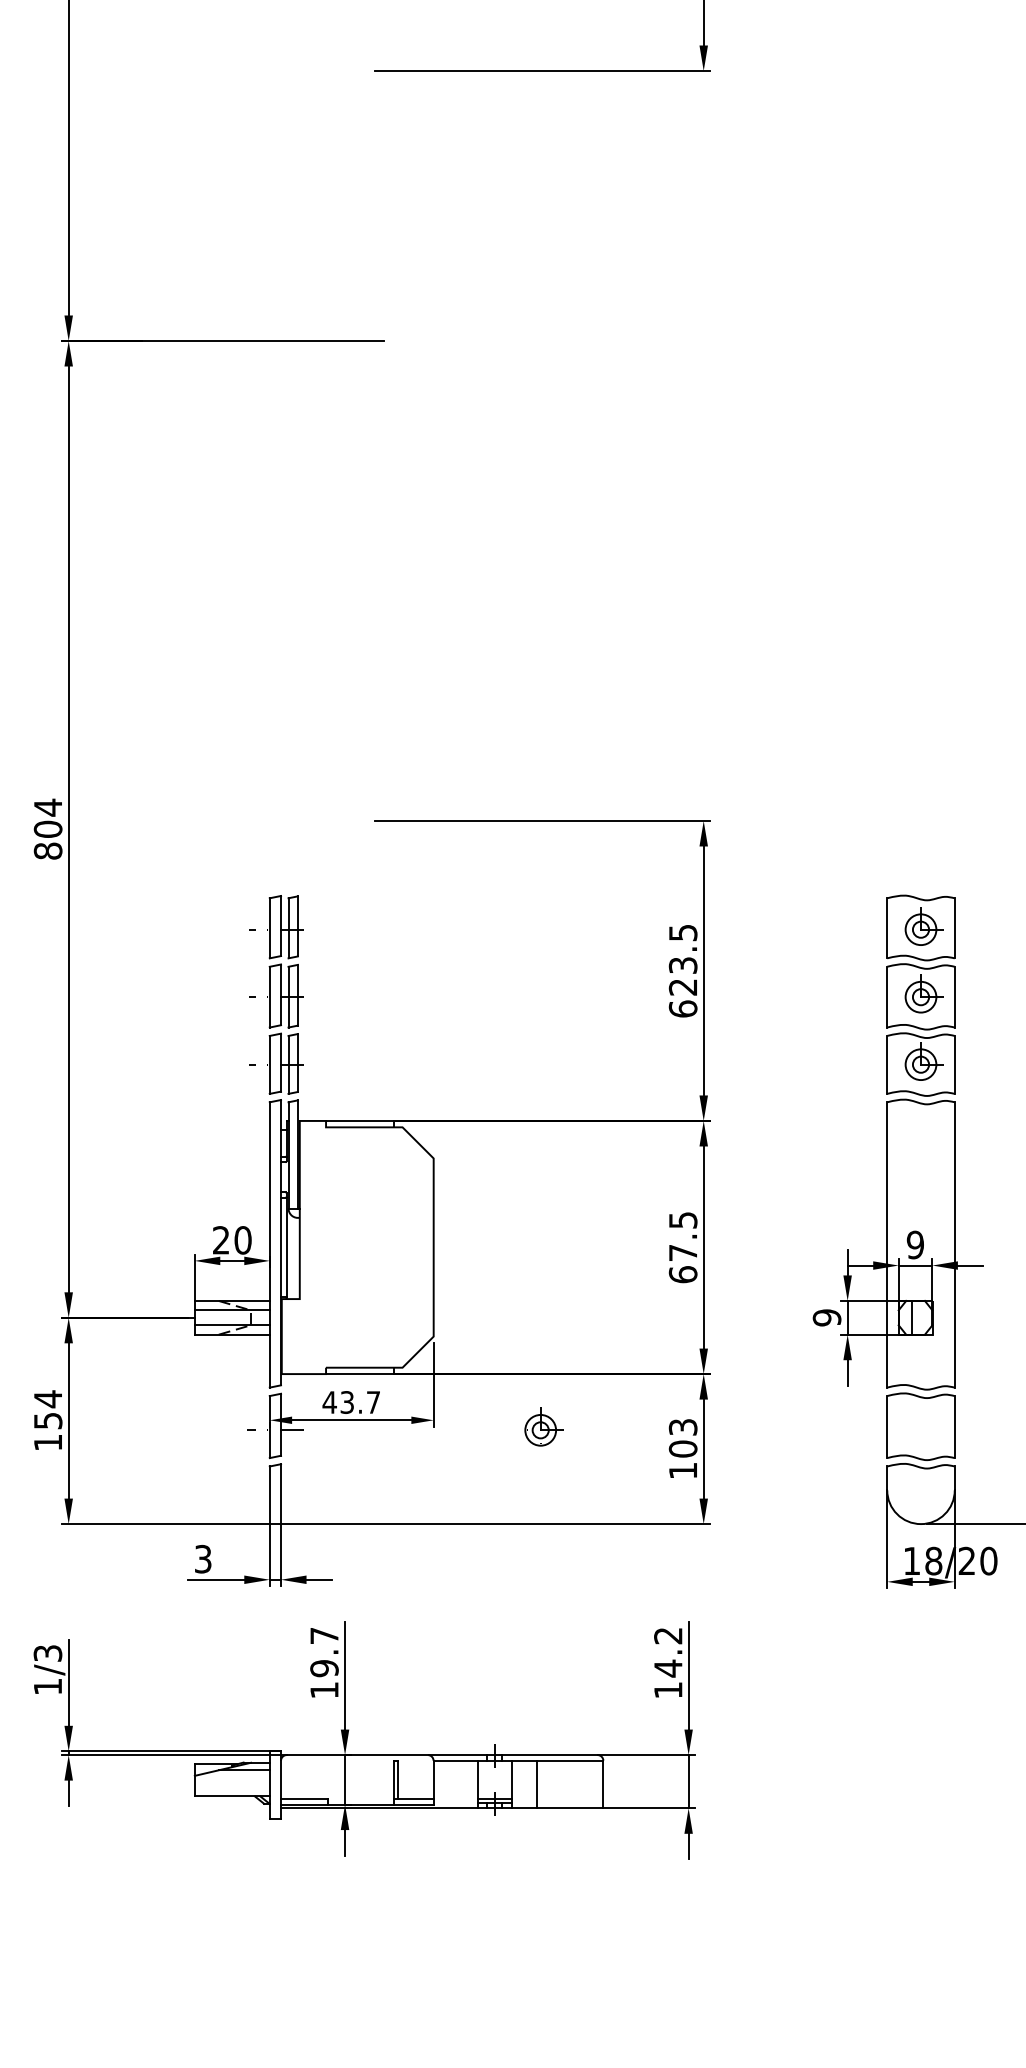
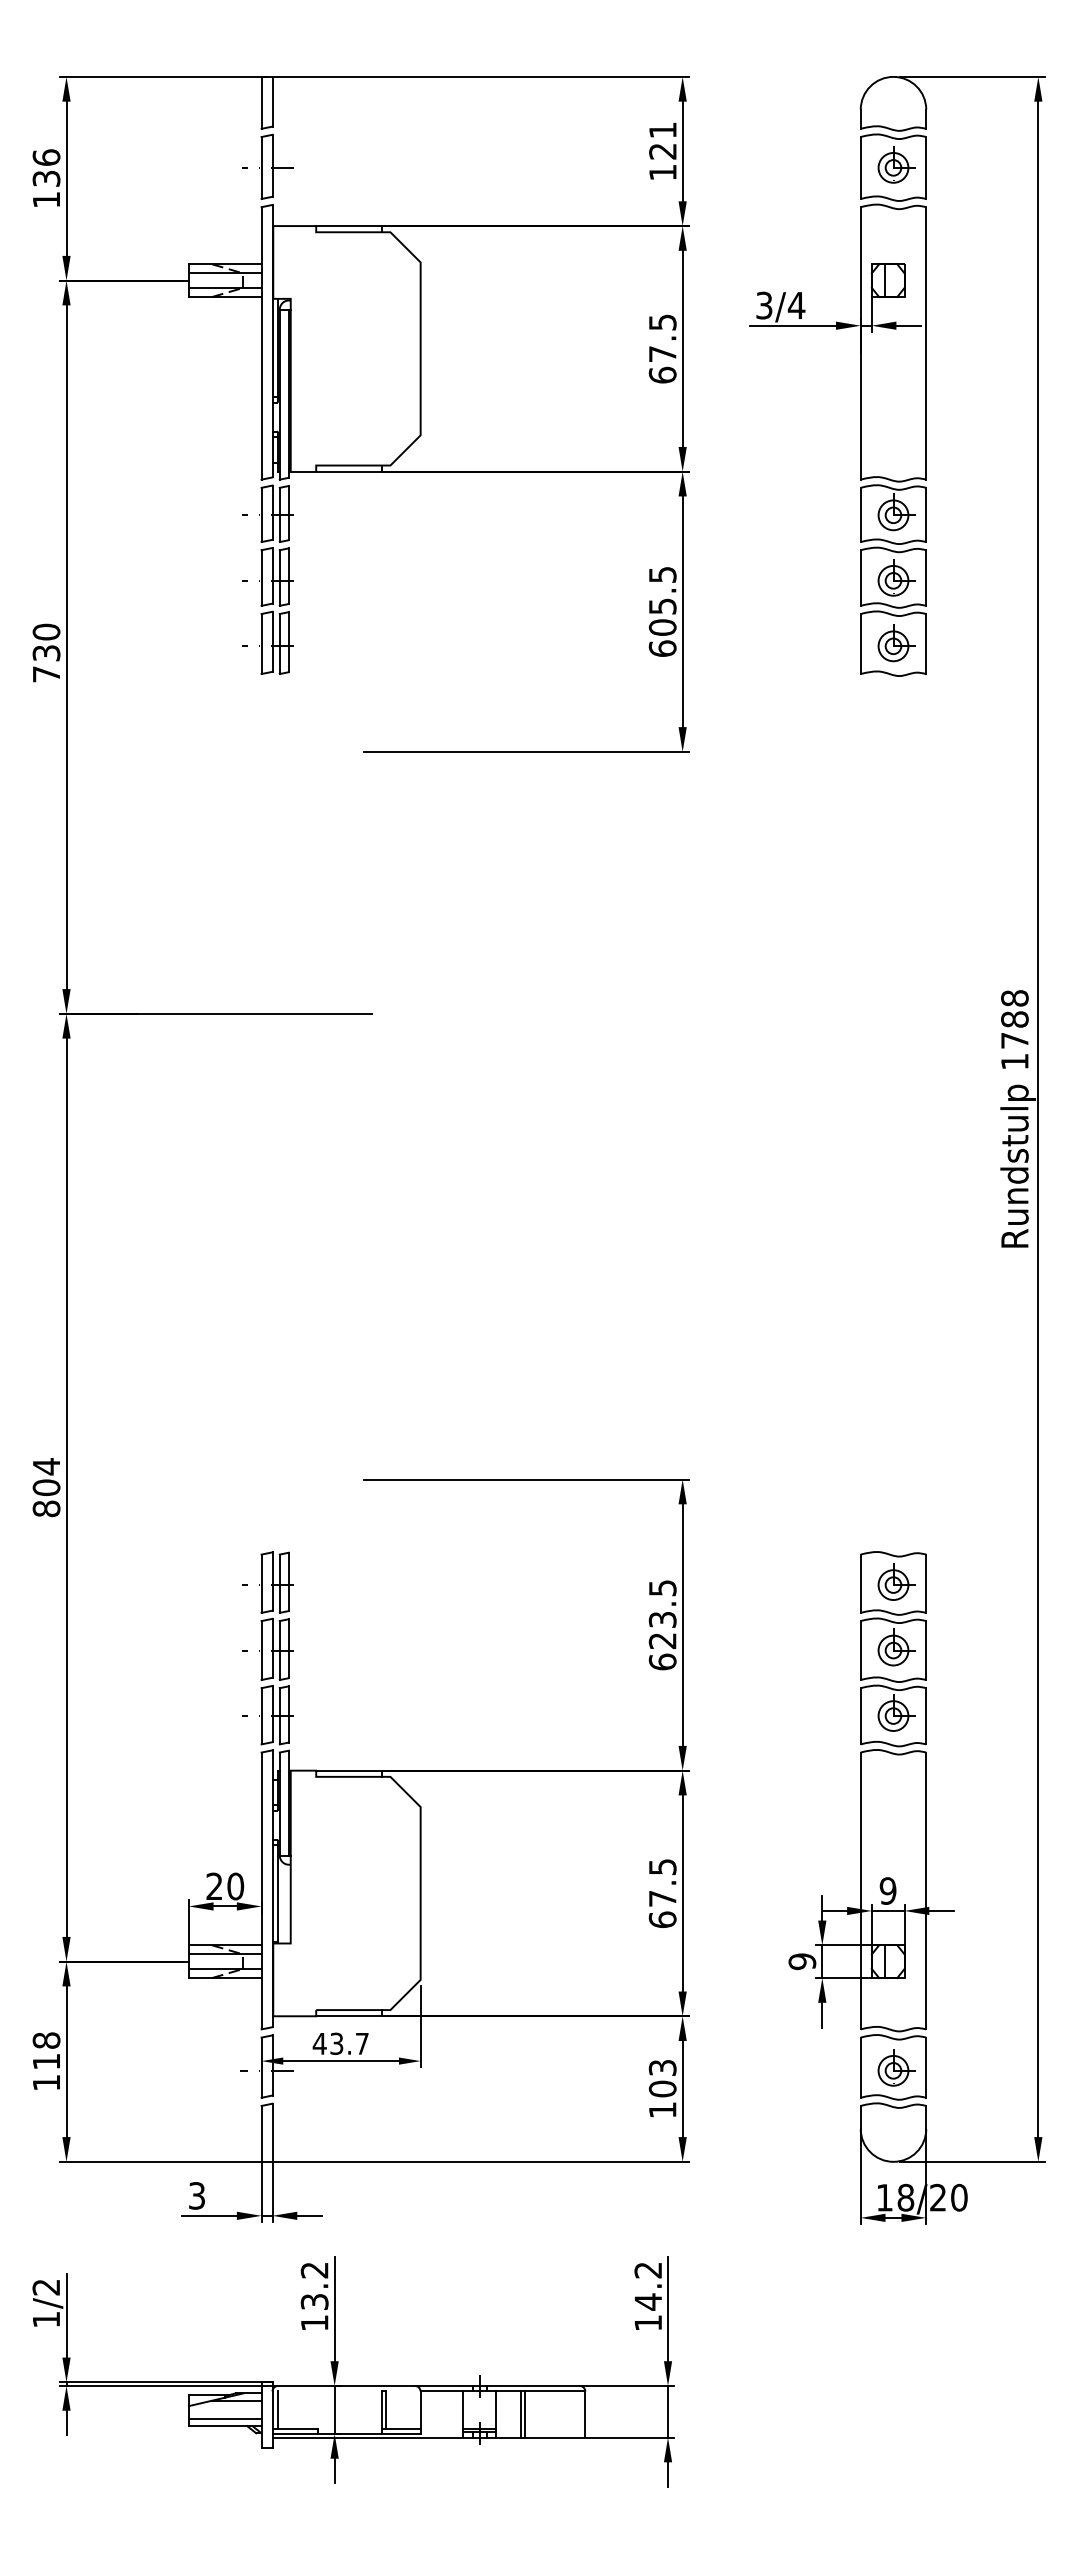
text: (48, 1409) -> (46, 2050), 154 -> 118
part: (543, 1426) -> (896, 2067), moved
text: (324, 1652) -> (314, 2286), 19.7 -> 13.2
text: (48, 1653) -> (46, 2287), 1/3 -> 1/2
line: (287, 1779) -> (278, 2409), added
line: (541, 1784) -> (525, 2414), added
line: (231, 1788) -> (224, 2418), added

